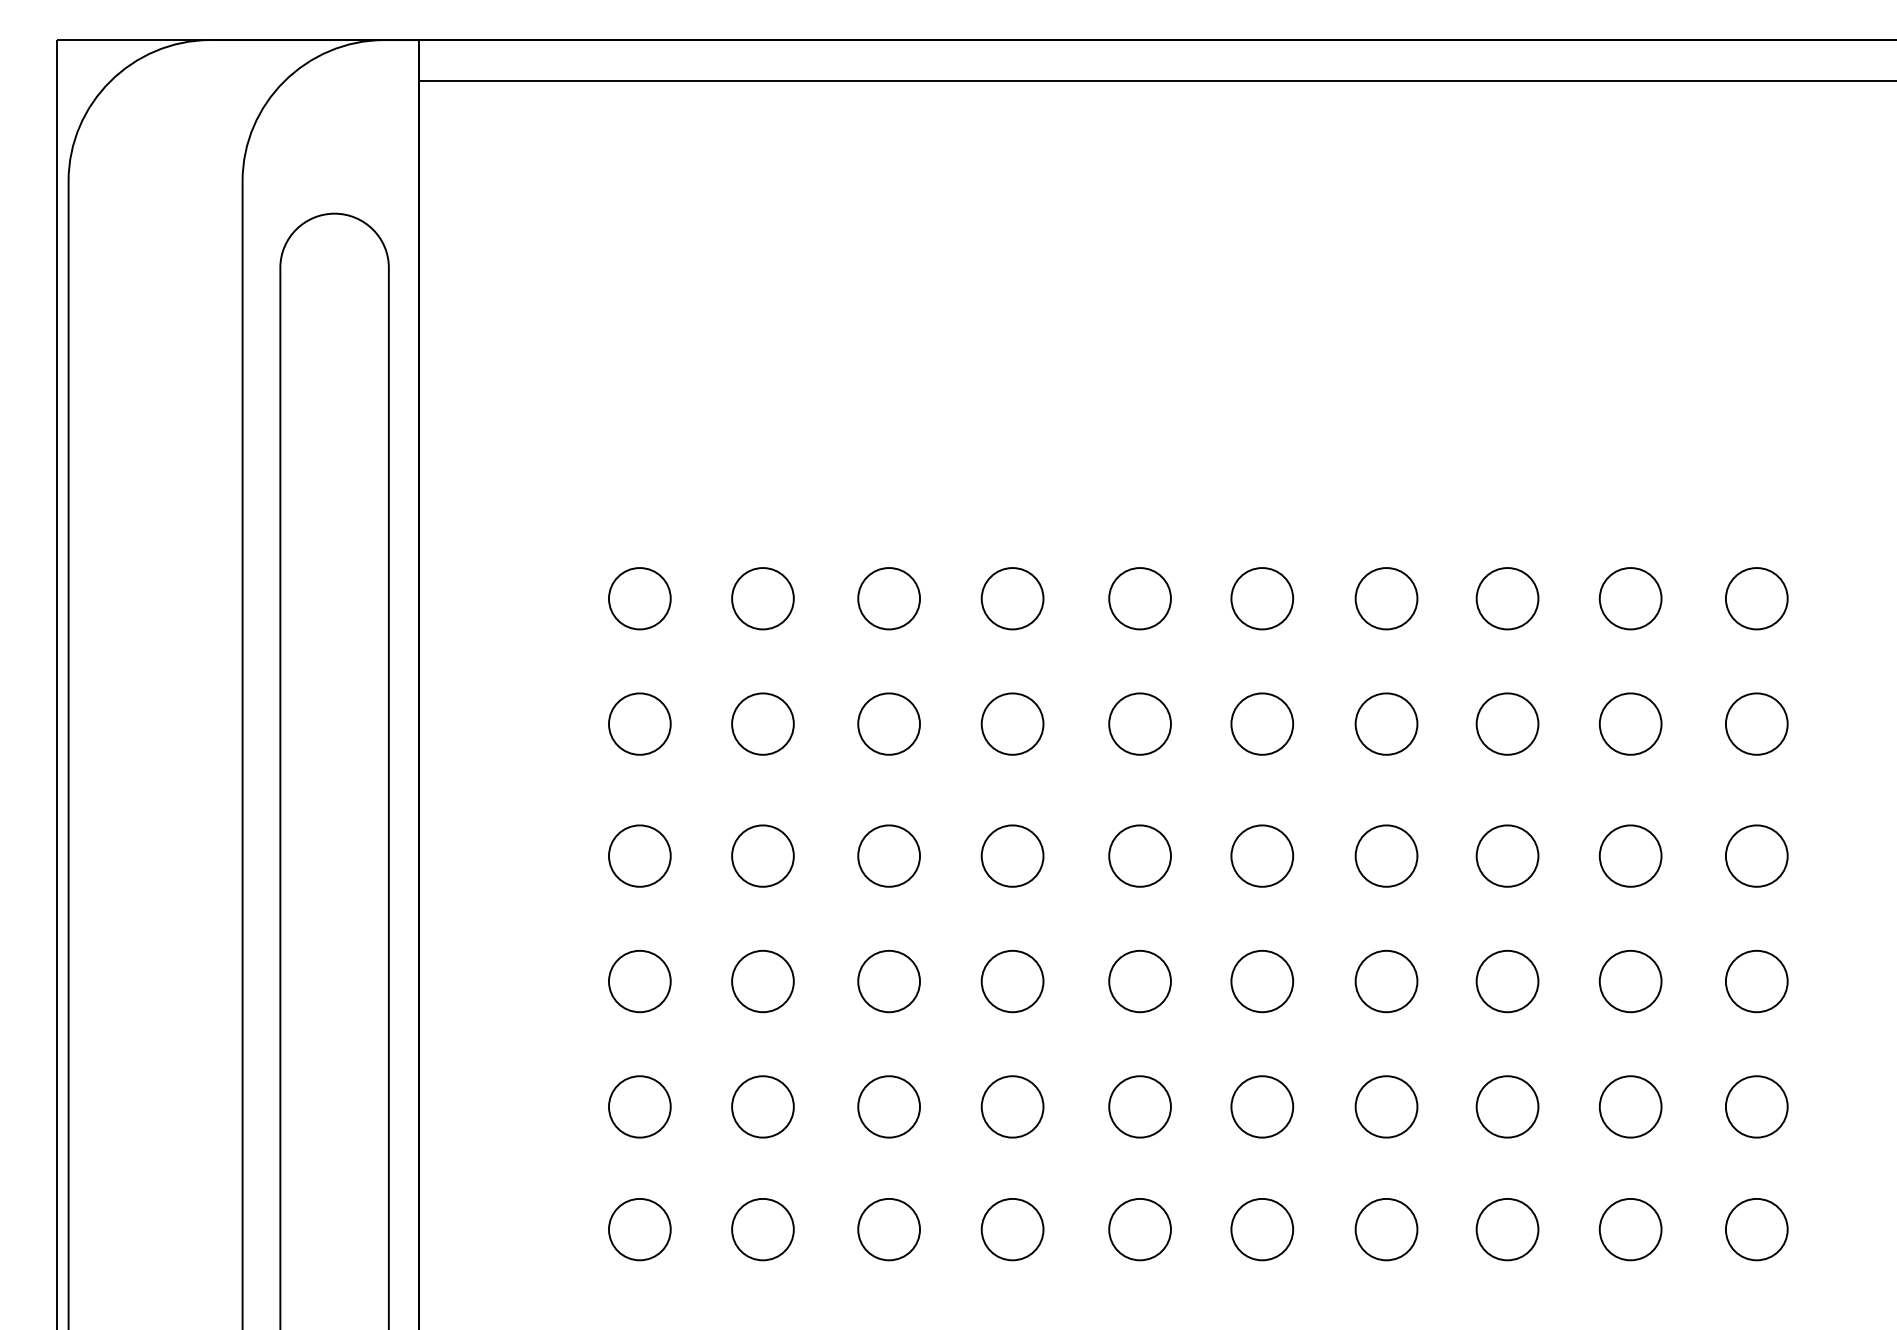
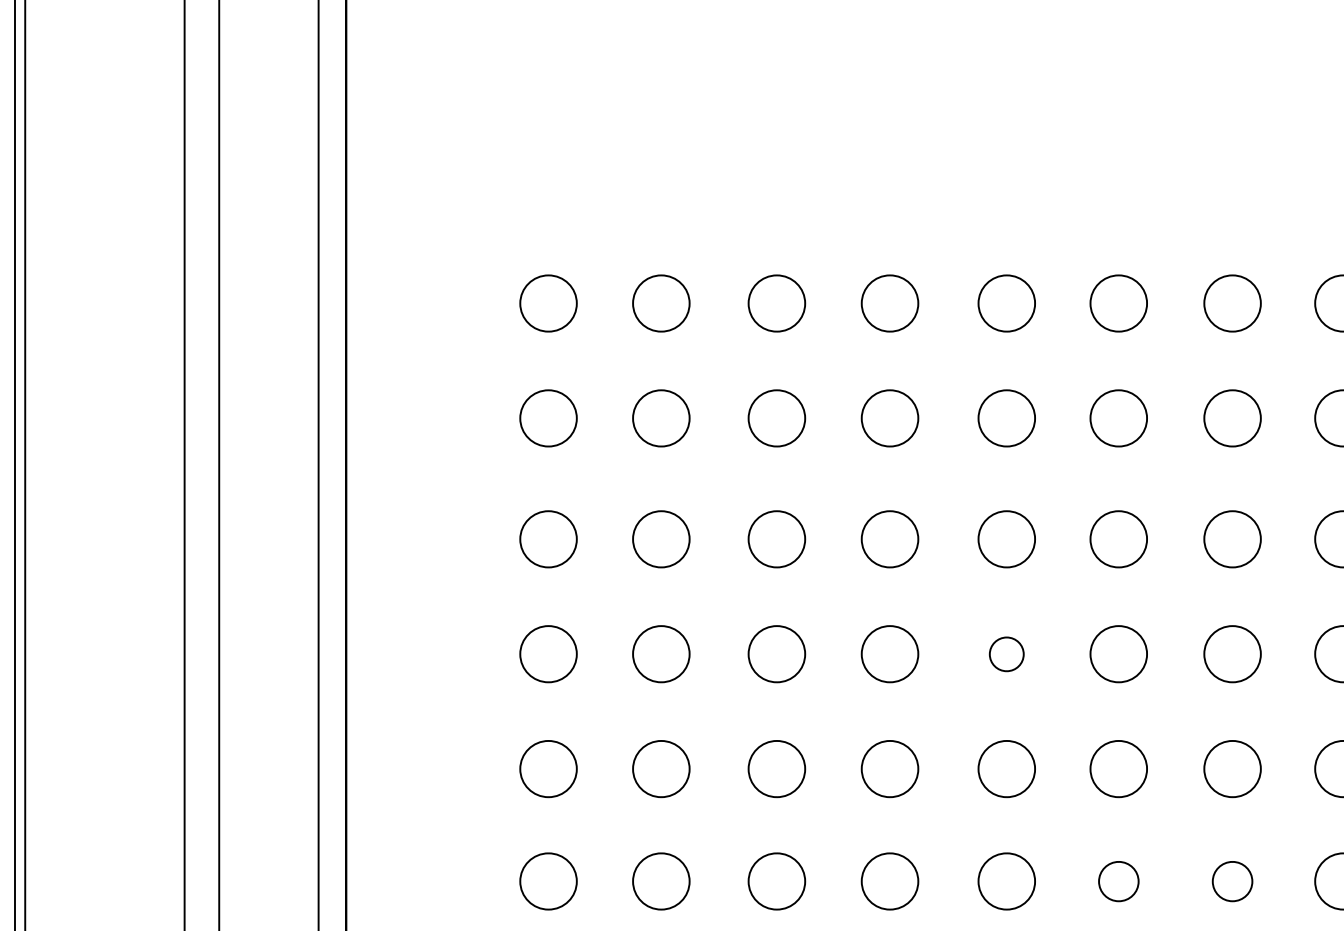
part: (1139, 981) -> (1006, 654), size x0.6
part: (1262, 1229) -> (1118, 881), size x0.7
part: (1386, 1229) -> (1232, 881), size x0.7

